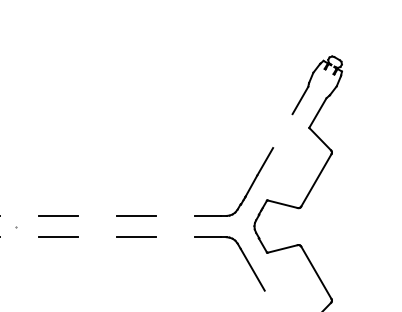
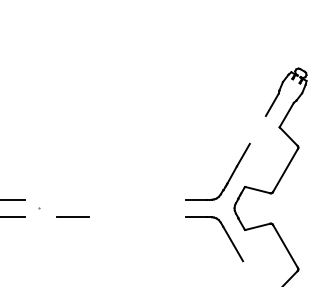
line: (58, 215) -> (73, 199), removed
line: (136, 215) -> (137, 199), removed
line: (136, 237) -> (137, 217), removed

